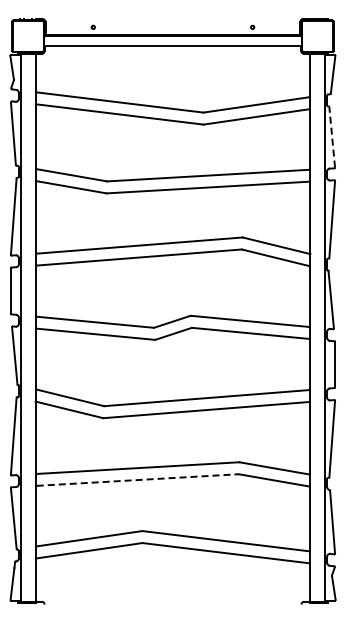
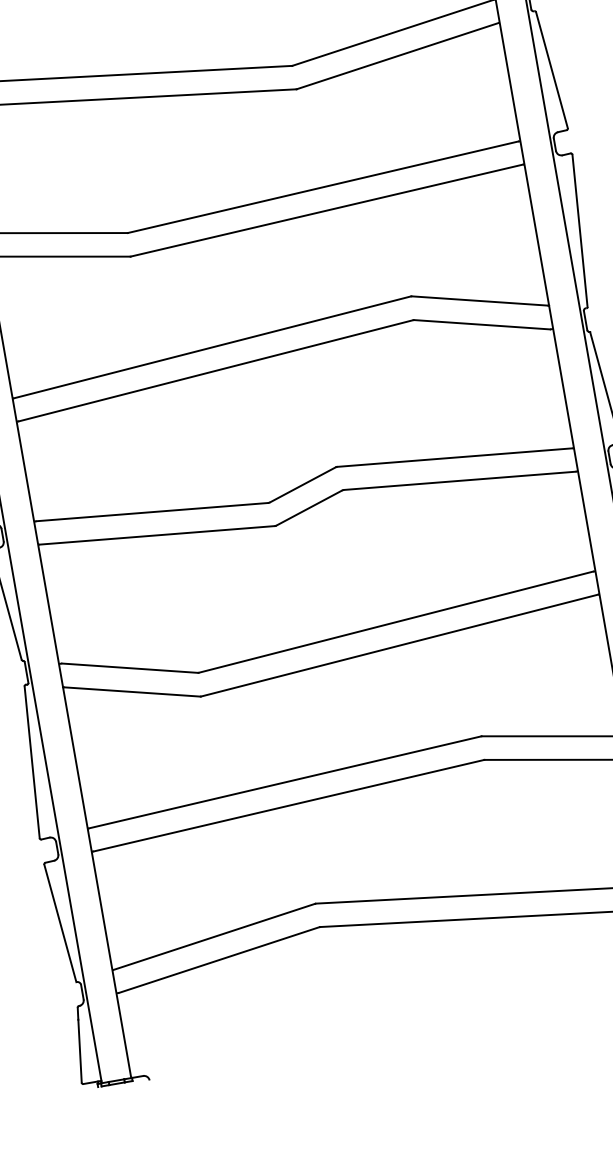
line: (332, 136) -> (552, 68), dashed -> solid
line: (138, 480) -> (290, 806), dashed -> solid

